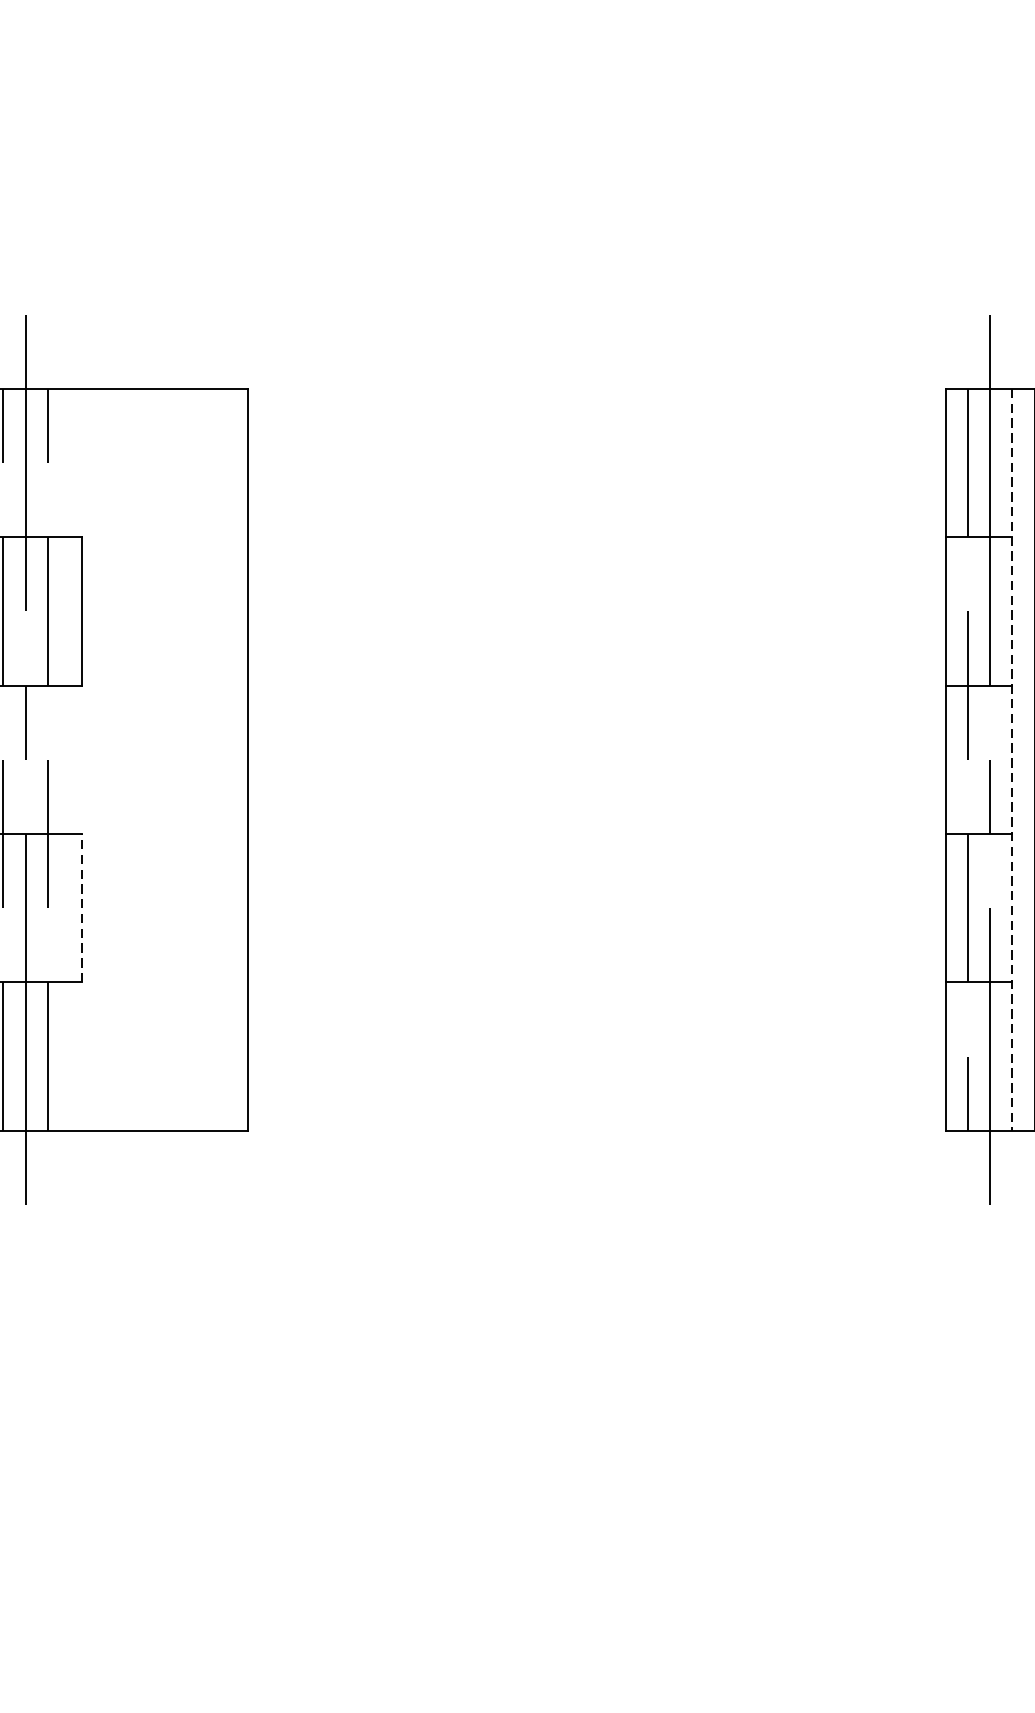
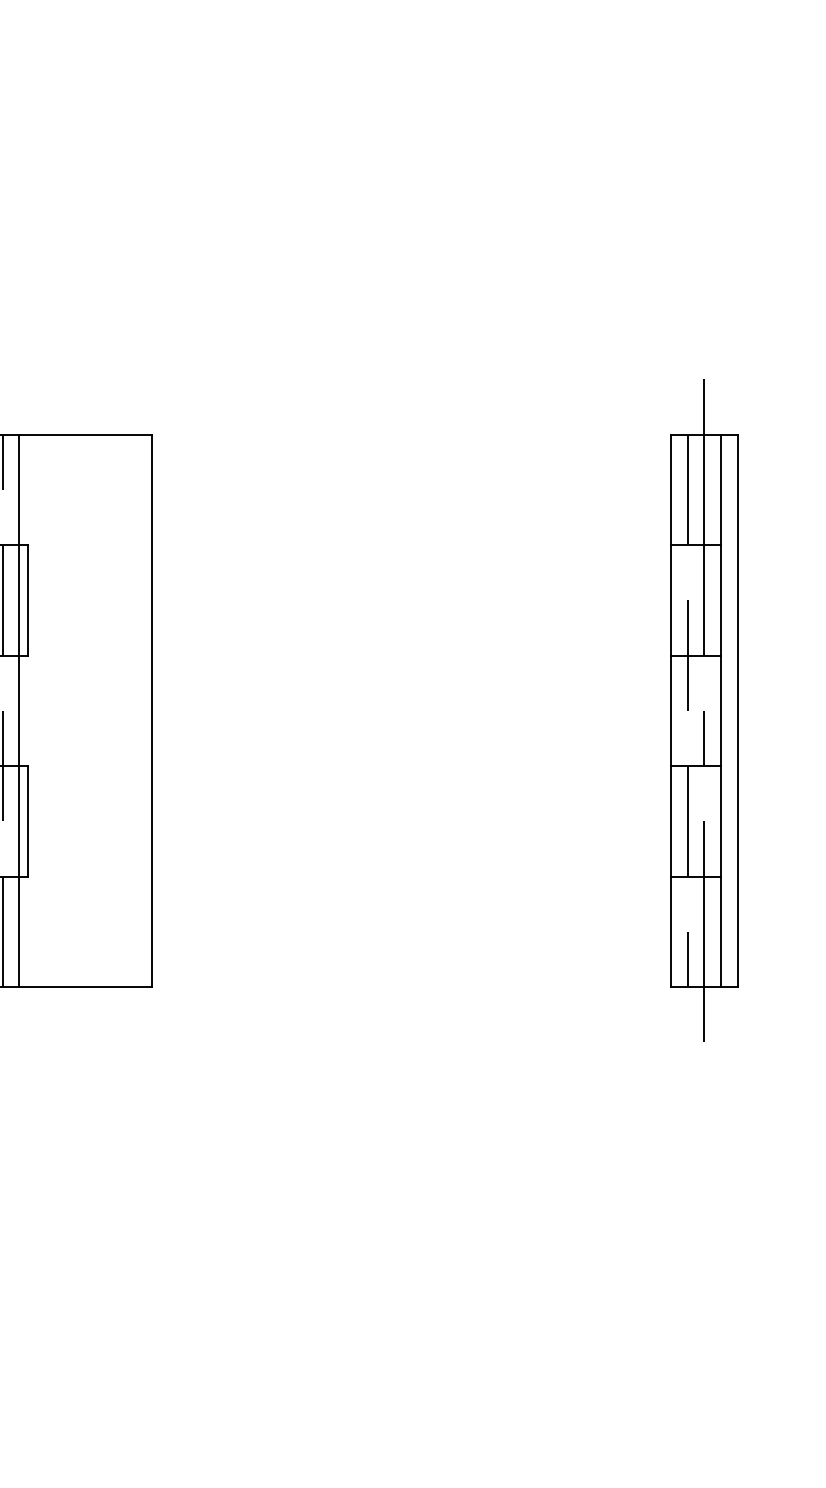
line: (70, 759) -> (19, 710), added
line: (1012, 760) -> (721, 711), dashed -> solid
line: (82, 907) -> (28, 820), dashed -> solid

